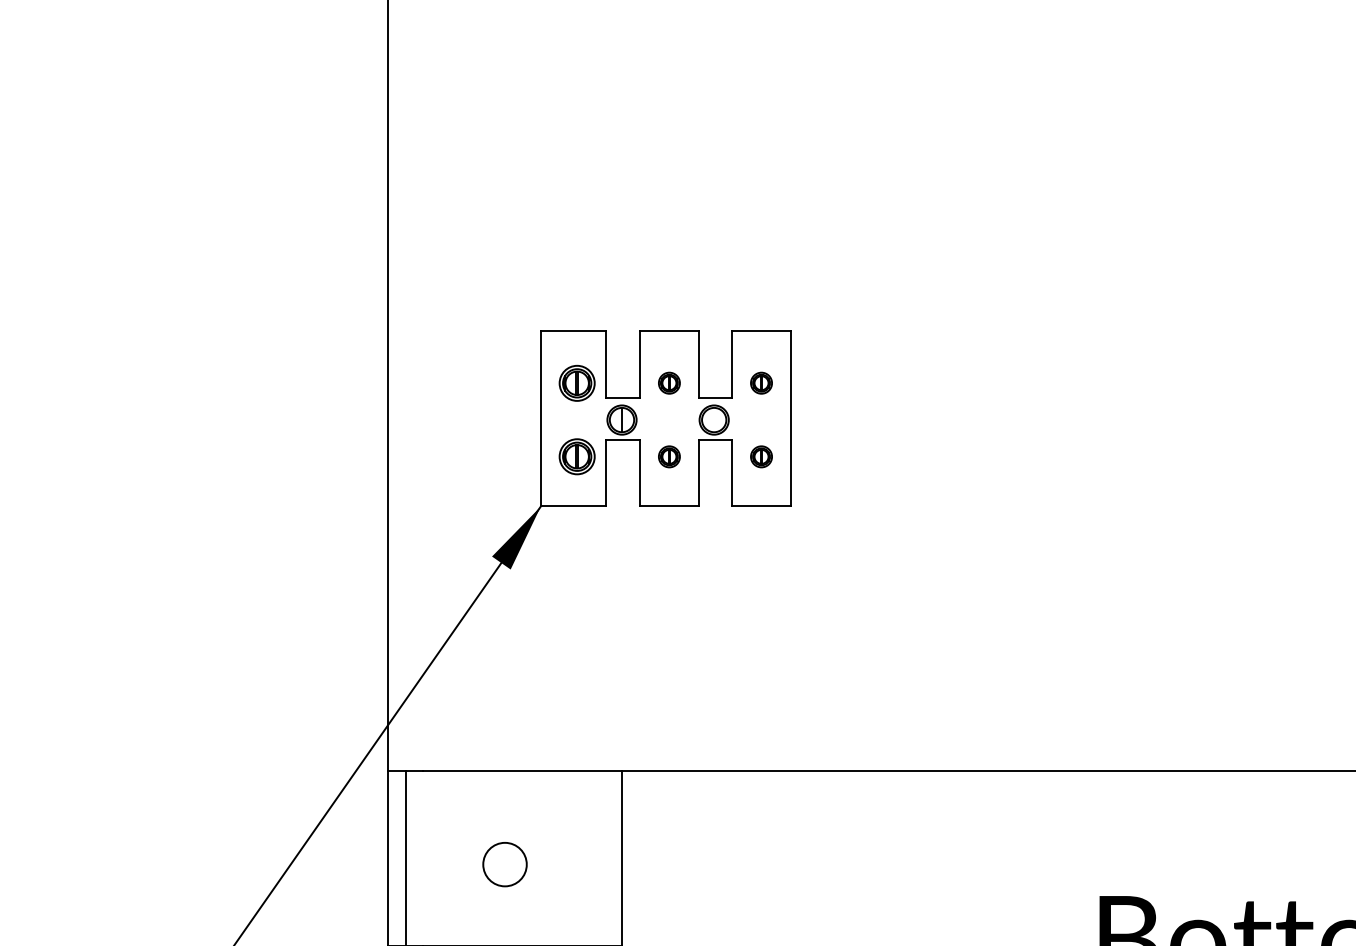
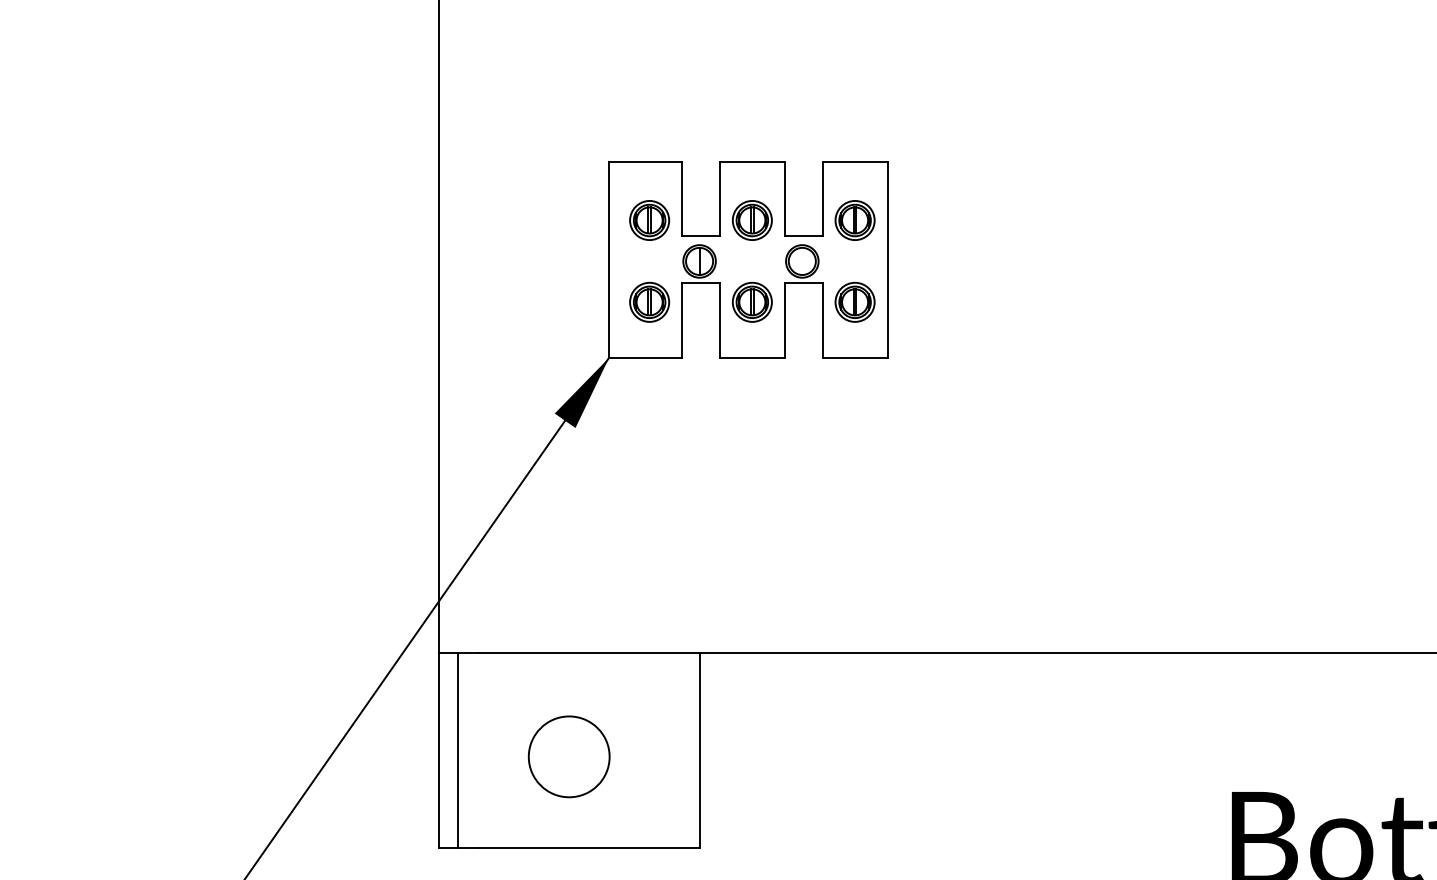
part: (669, 382) -> (752, 219), size x1.67
part: (761, 382) -> (855, 219), size x1.67
part: (669, 456) -> (752, 302), size x1.67
part: (761, 456) -> (855, 302), size x1.67
circle: (504, 864) -> (568, 756), size x1.67

